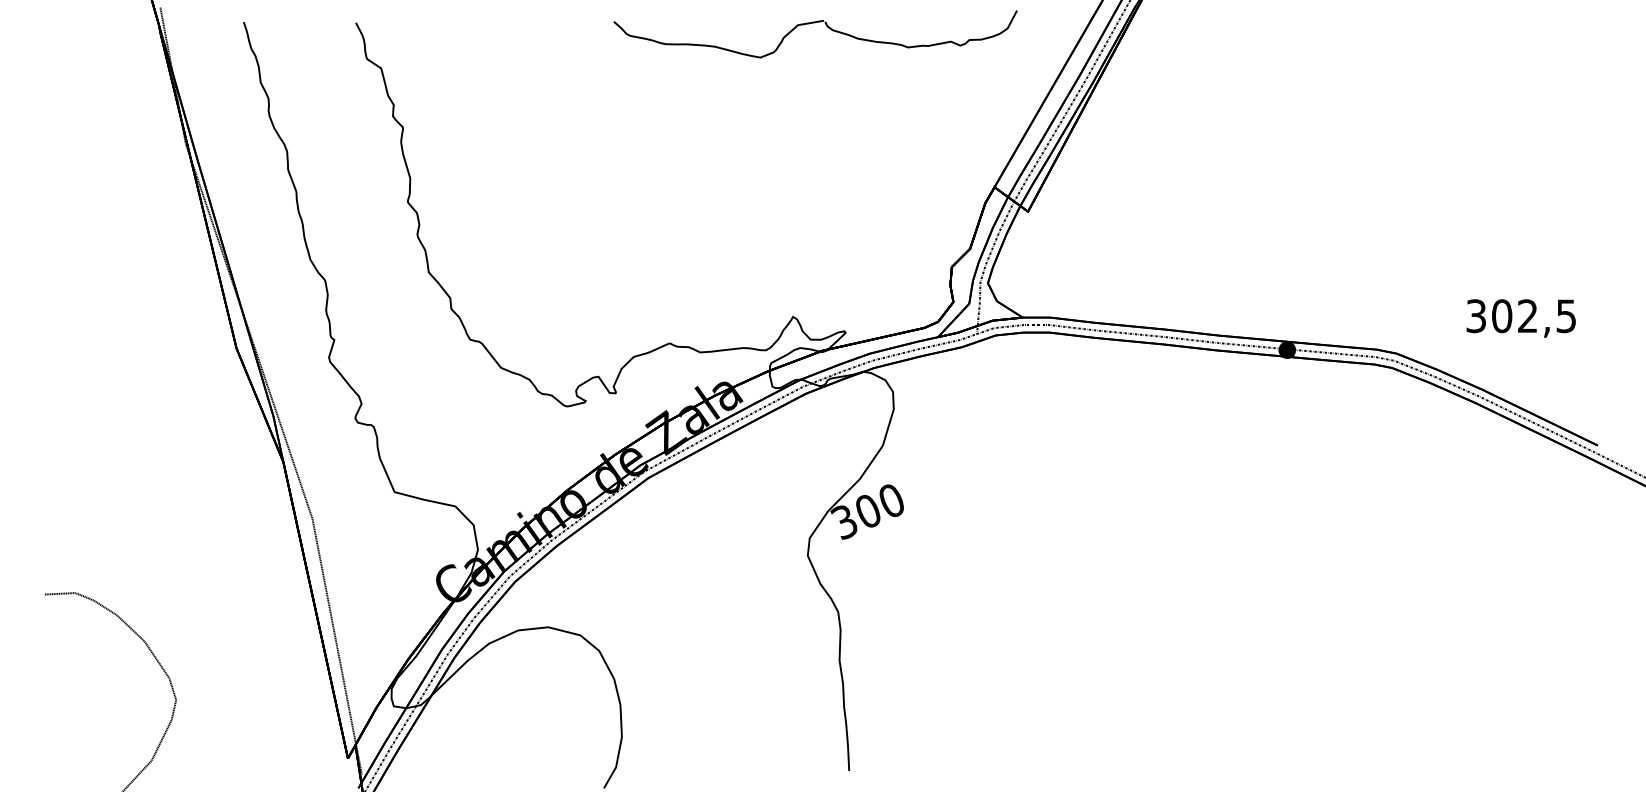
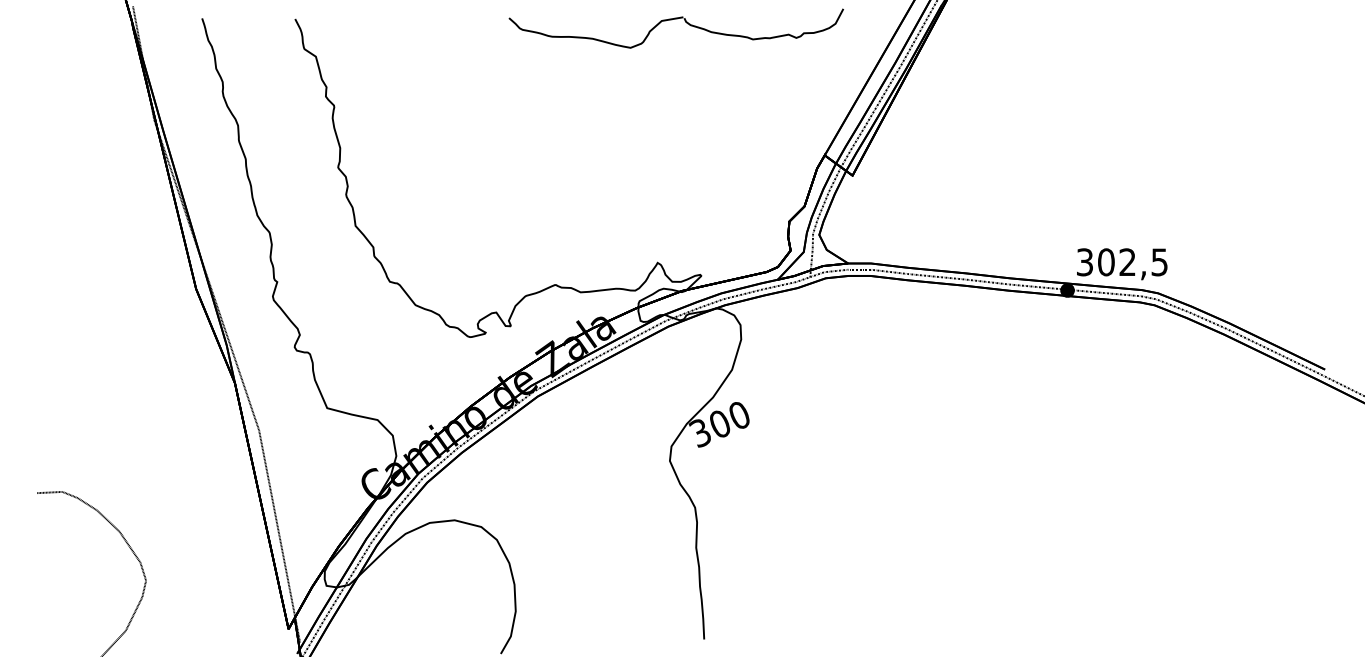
text: (1520, 318) -> (1121, 264), moved

